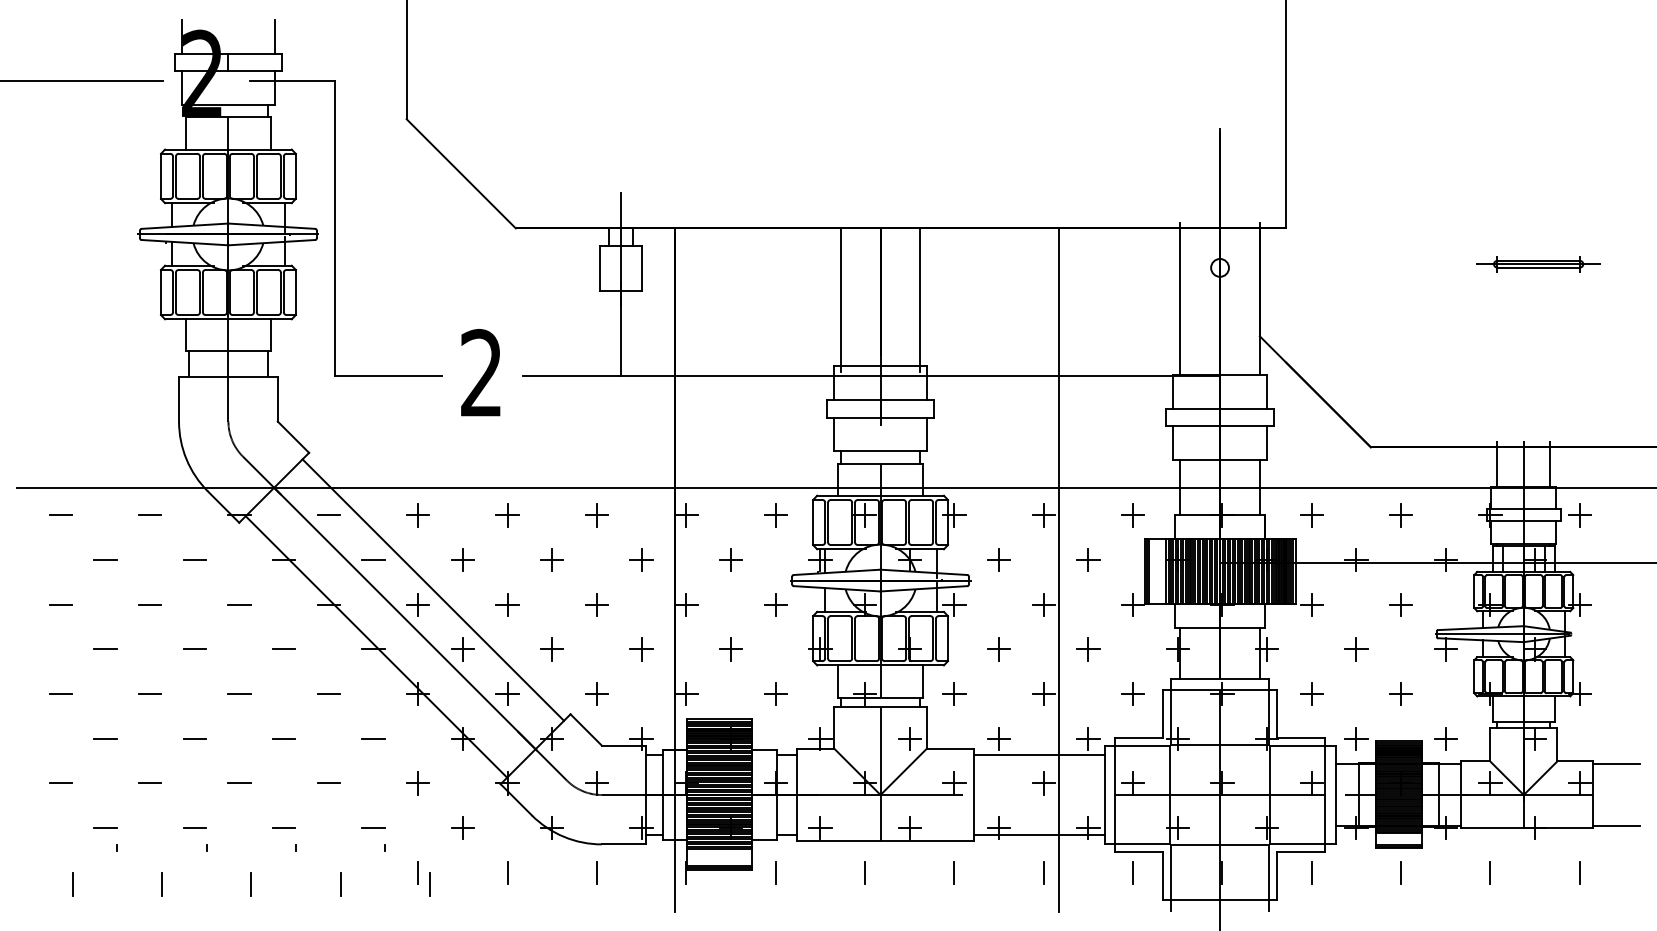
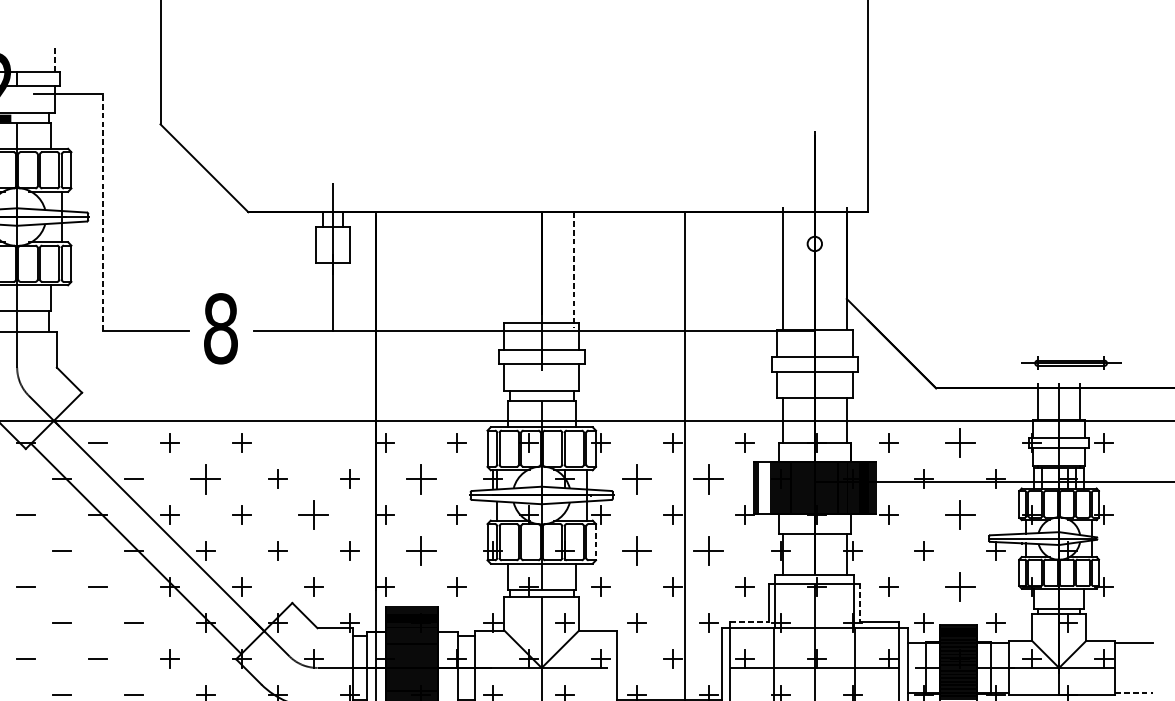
line: (275, 36) -> (55, 57), solid -> dashed
line: (335, 227) -> (103, 211), solid -> dashed
part: (1538, 264) -> (1070, 363), moved
line: (840, 300) -> (509, 270), removed
line: (920, 300) -> (573, 270), solid -> dashed
text: (481, 373) -> (220, 328), 2 -> 8
part: (596, 515) -> (313, 443), removed
part: (1400, 515) -> (959, 443), size x1.6
part: (462, 559) -> (205, 478), size x1.6
part: (730, 559) -> (421, 478), size x1.6
part: (998, 559) -> (636, 478), size x1.6
part: (1088, 559) -> (709, 478), size x1.6
line: (433, 589) -> (182, 502), removed
part: (596, 604) -> (313, 514), size x1.6
part: (1400, 604) -> (959, 514), size x1.6
line: (948, 638) -> (596, 542), solid -> dashed
part: (730, 649) -> (421, 550), size x1.6
part: (998, 649) -> (636, 550), size x1.6
part: (1088, 649) -> (709, 550), size x1.6
part: (1400, 693) -> (959, 586), size x1.6
line: (1276, 714) -> (860, 603), solid -> dashed
line: (1139, 738) -> (750, 622), solid -> dashed
line: (1038, 754) -> (668, 635), removed
line: (1617, 826) -> (1134, 693), solid -> dashed

